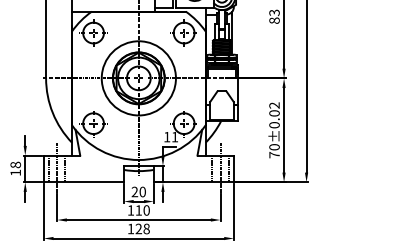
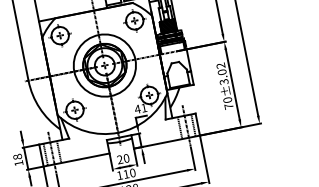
text: (274, 125) -> (224, 82), 70±0.02 -> 70±3.02
text: (166, 137) -> (137, 109), 11 -> 41

